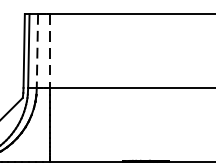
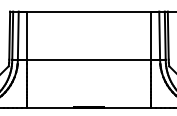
line: (37, 52) -> (18, 36), dashed -> solid
line: (49, 52) -> (26, 36), dashed -> solid

